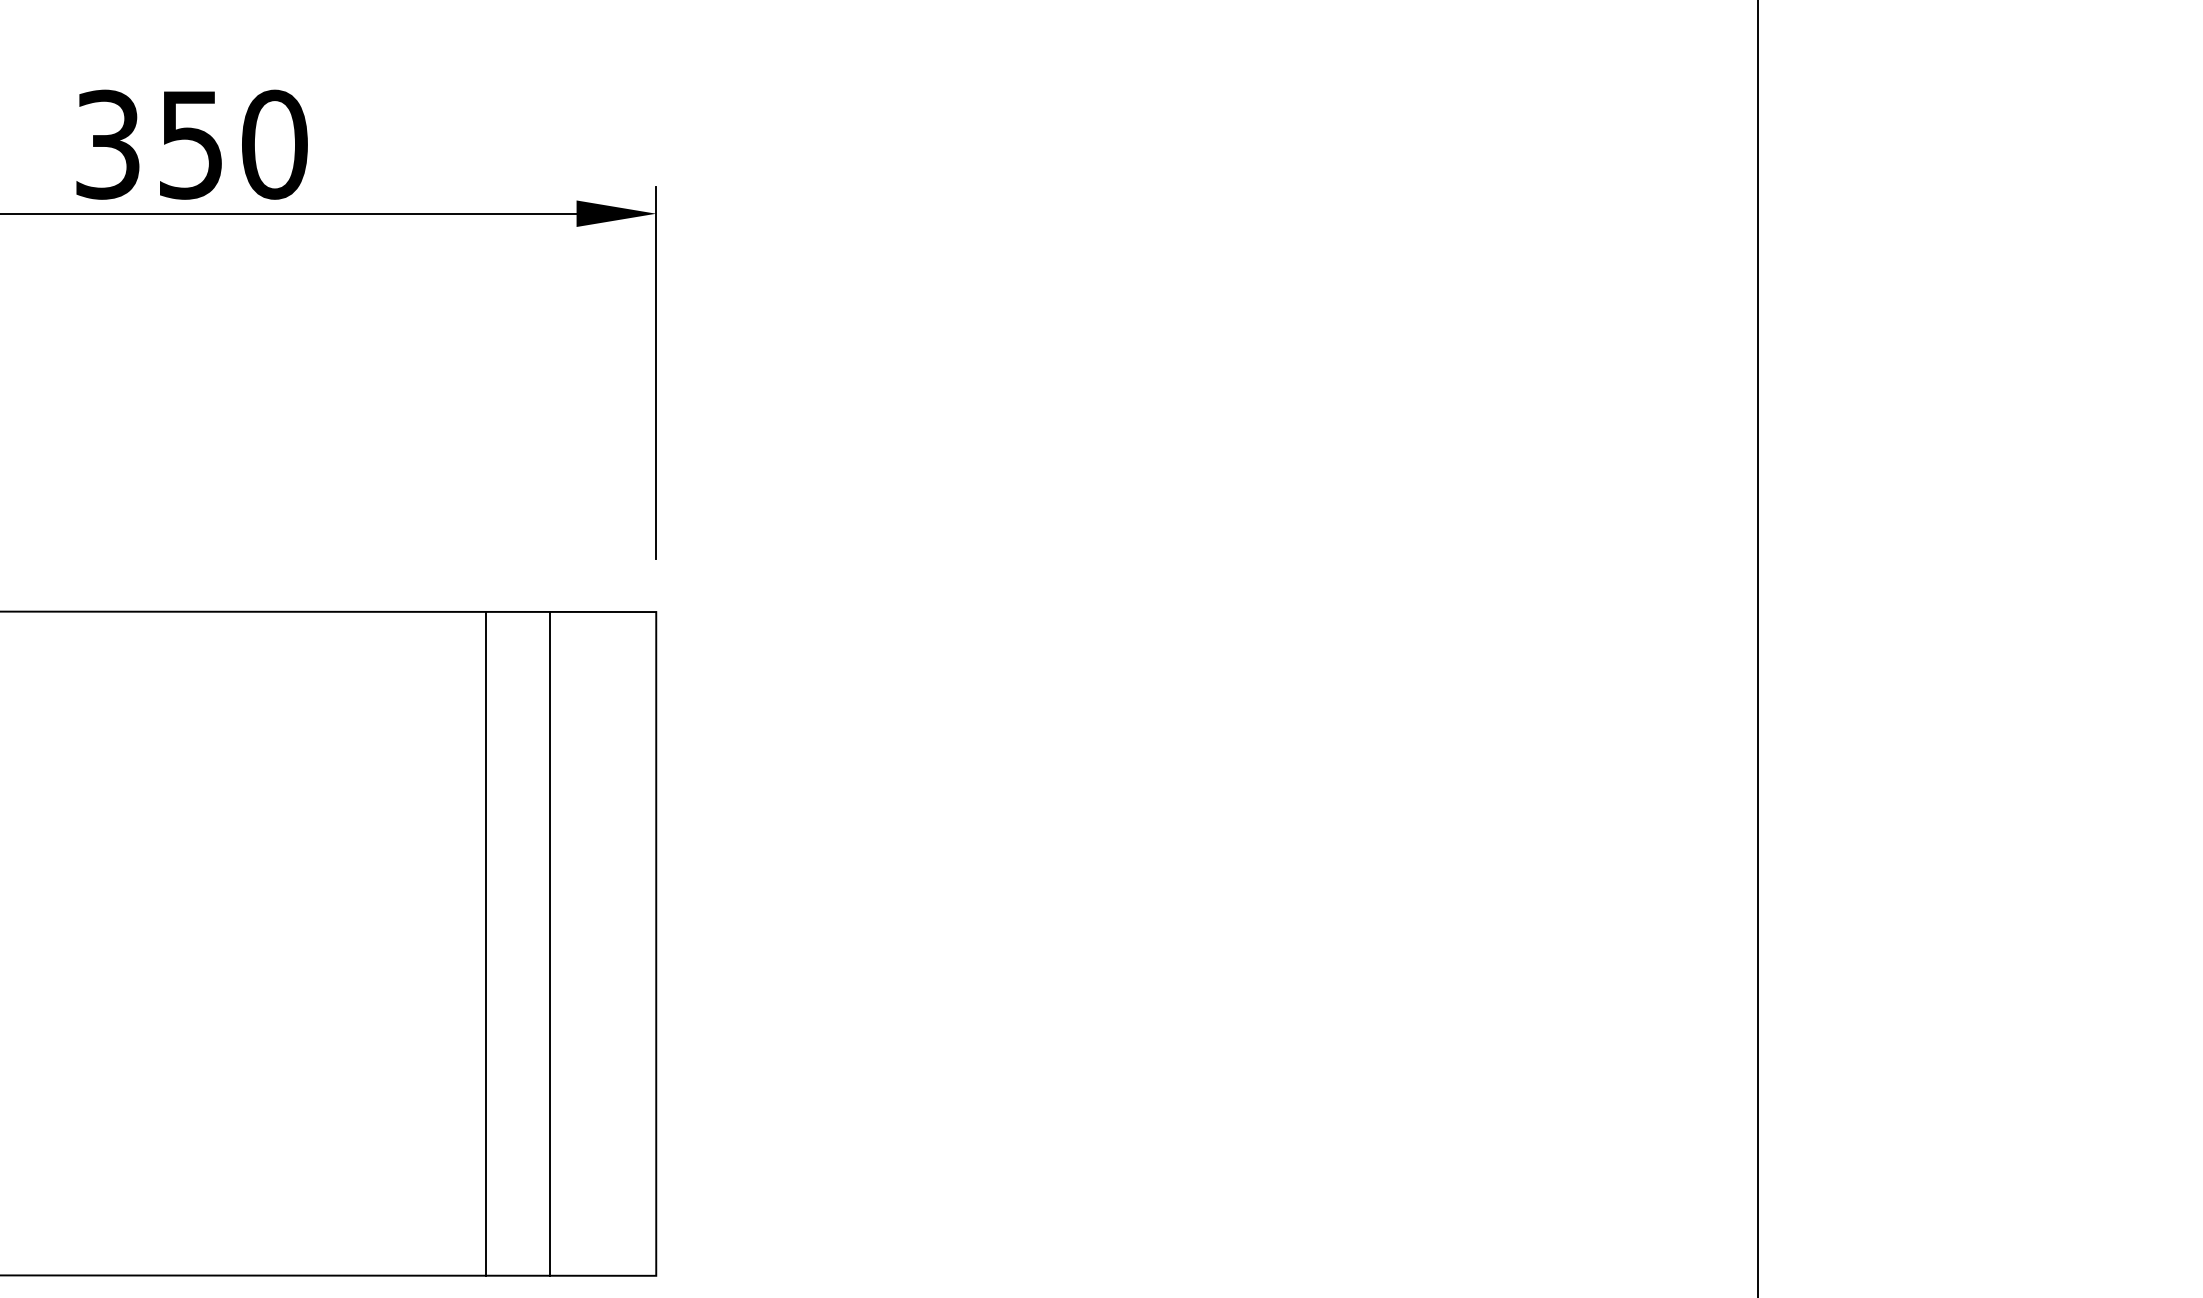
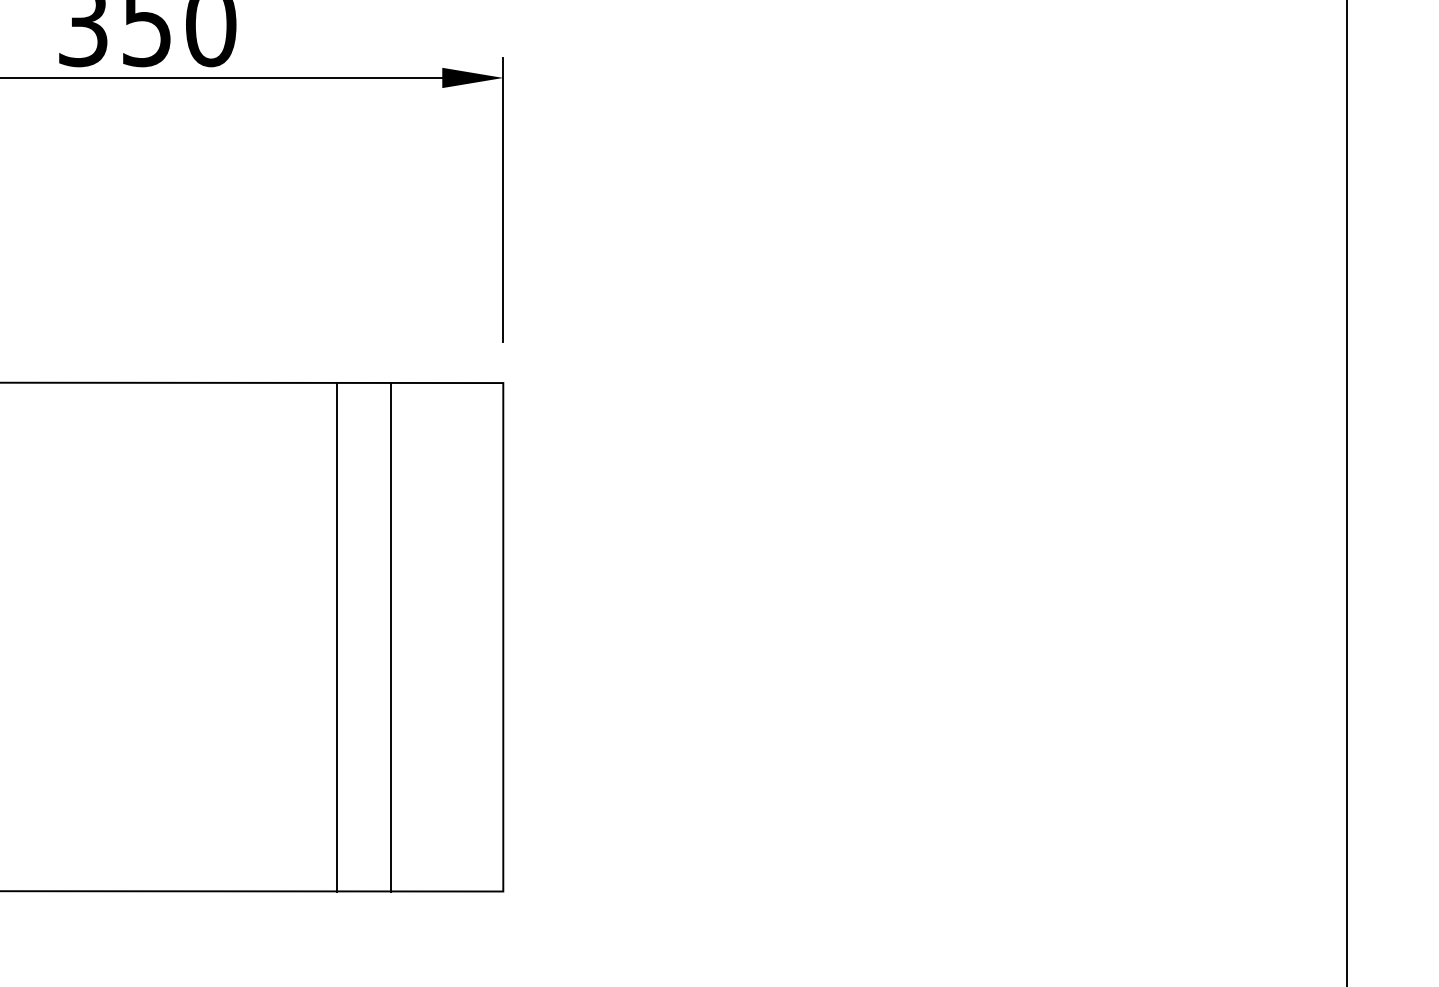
line: (485, 943) -> (337, 636), moved
line: (550, 943) -> (390, 636), moved

